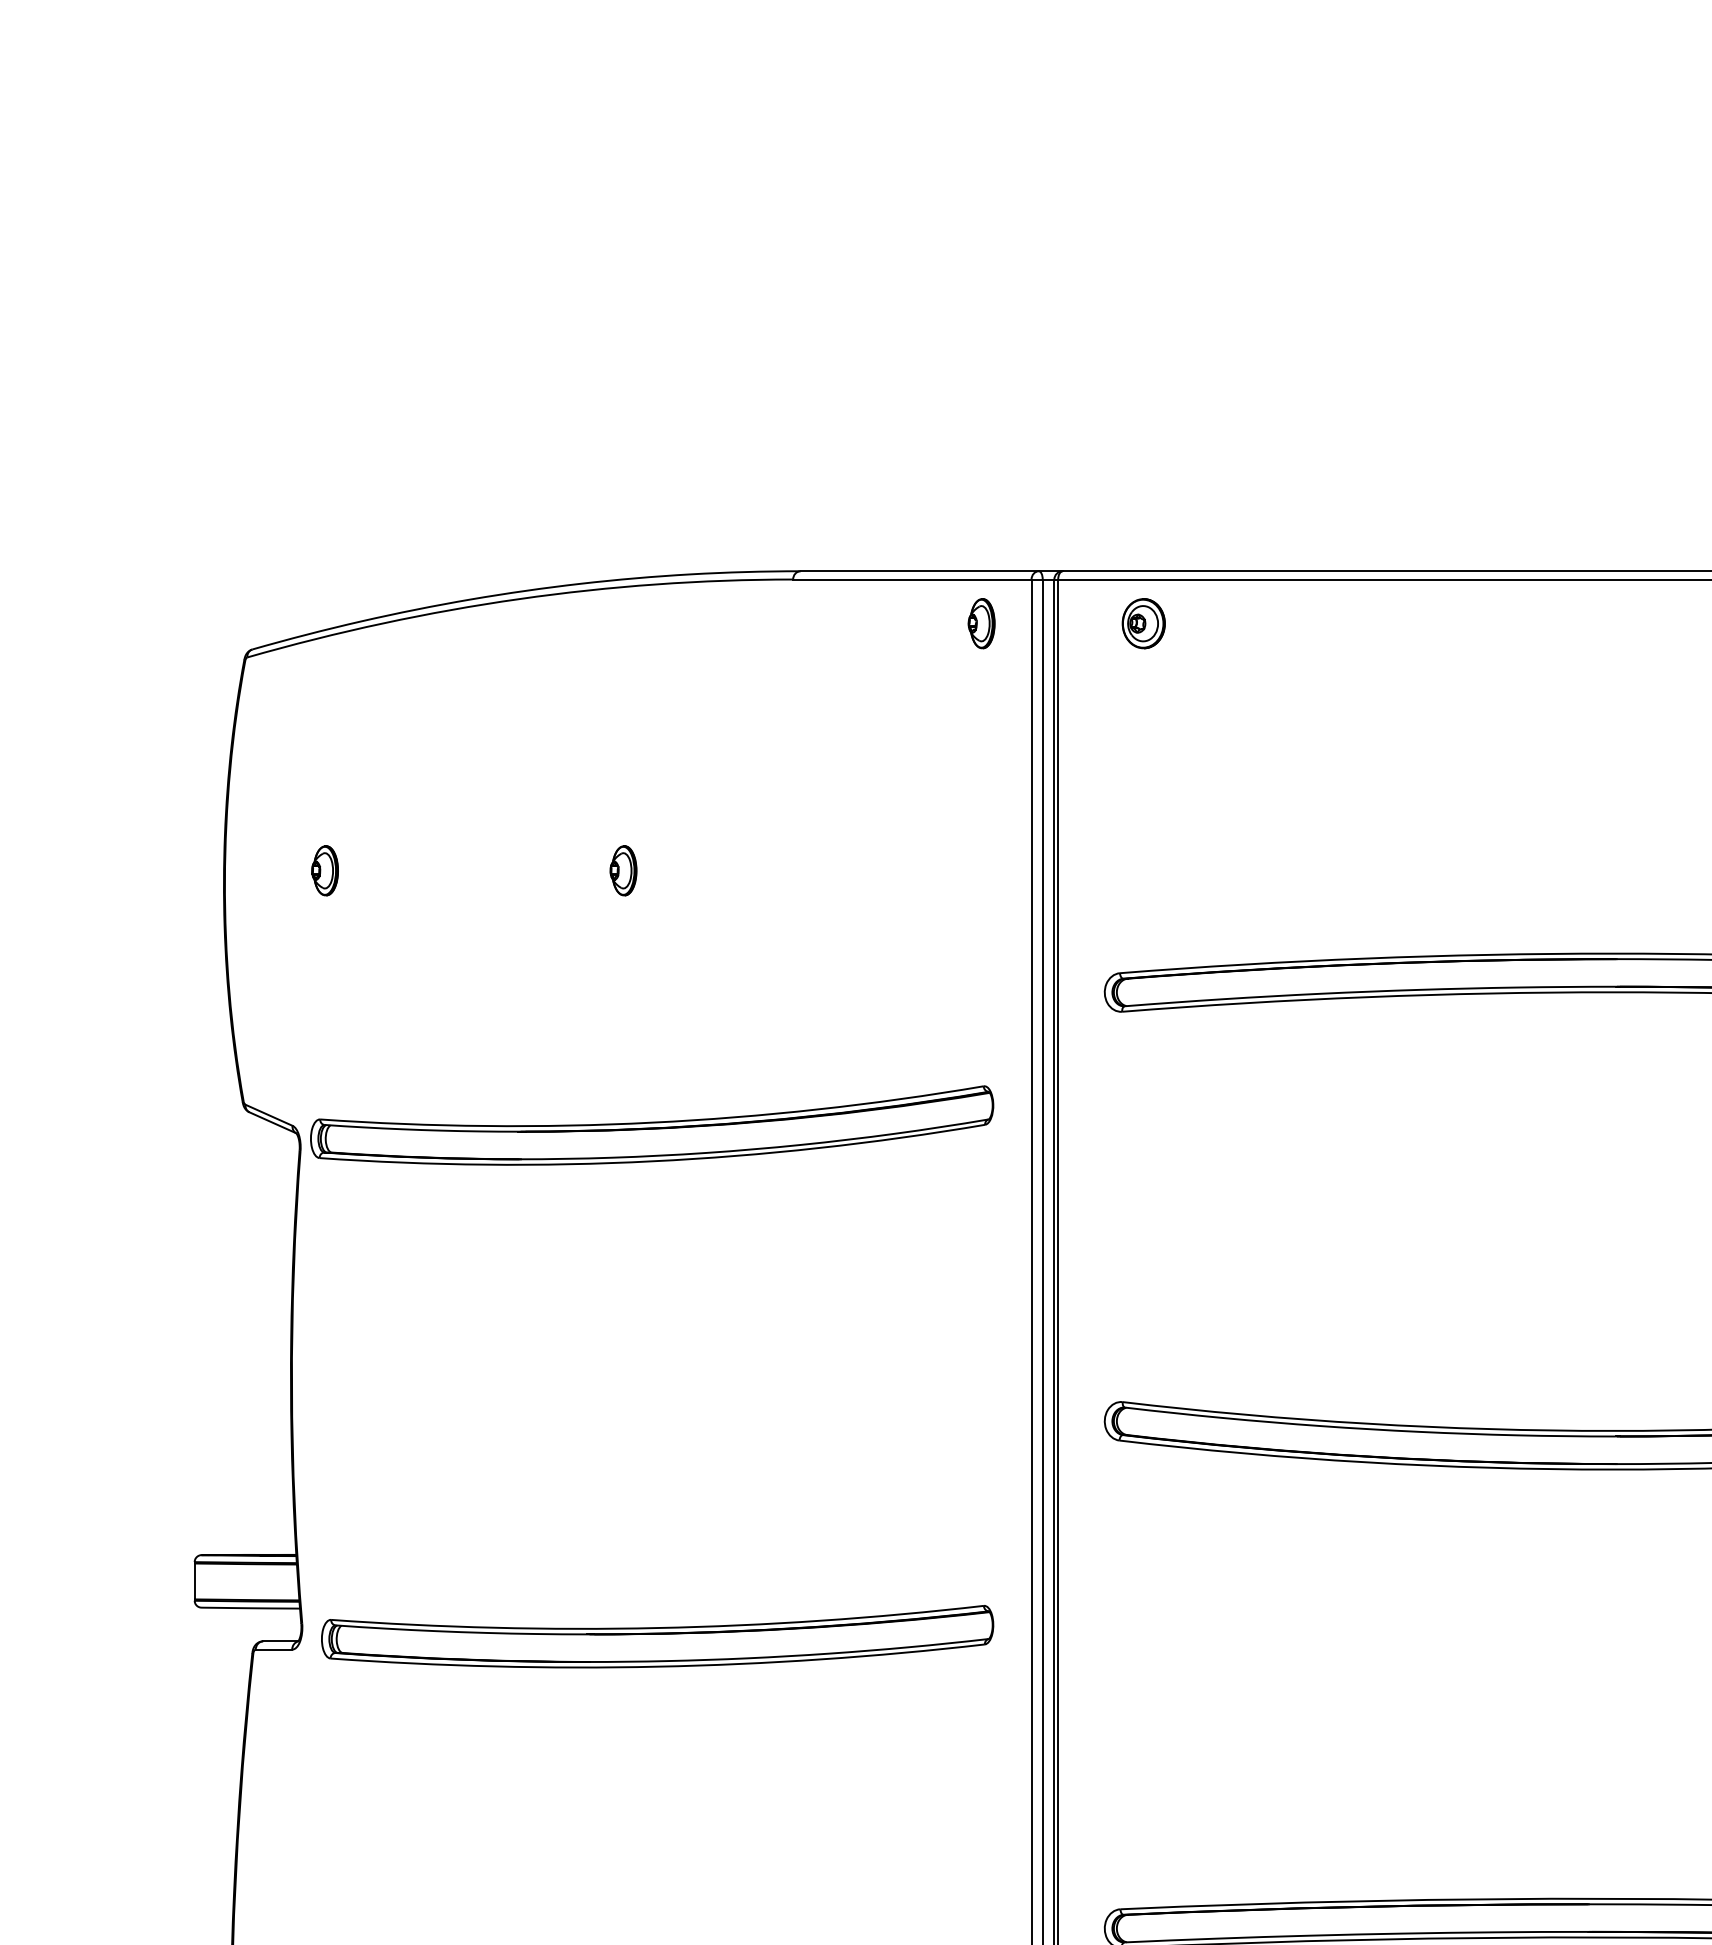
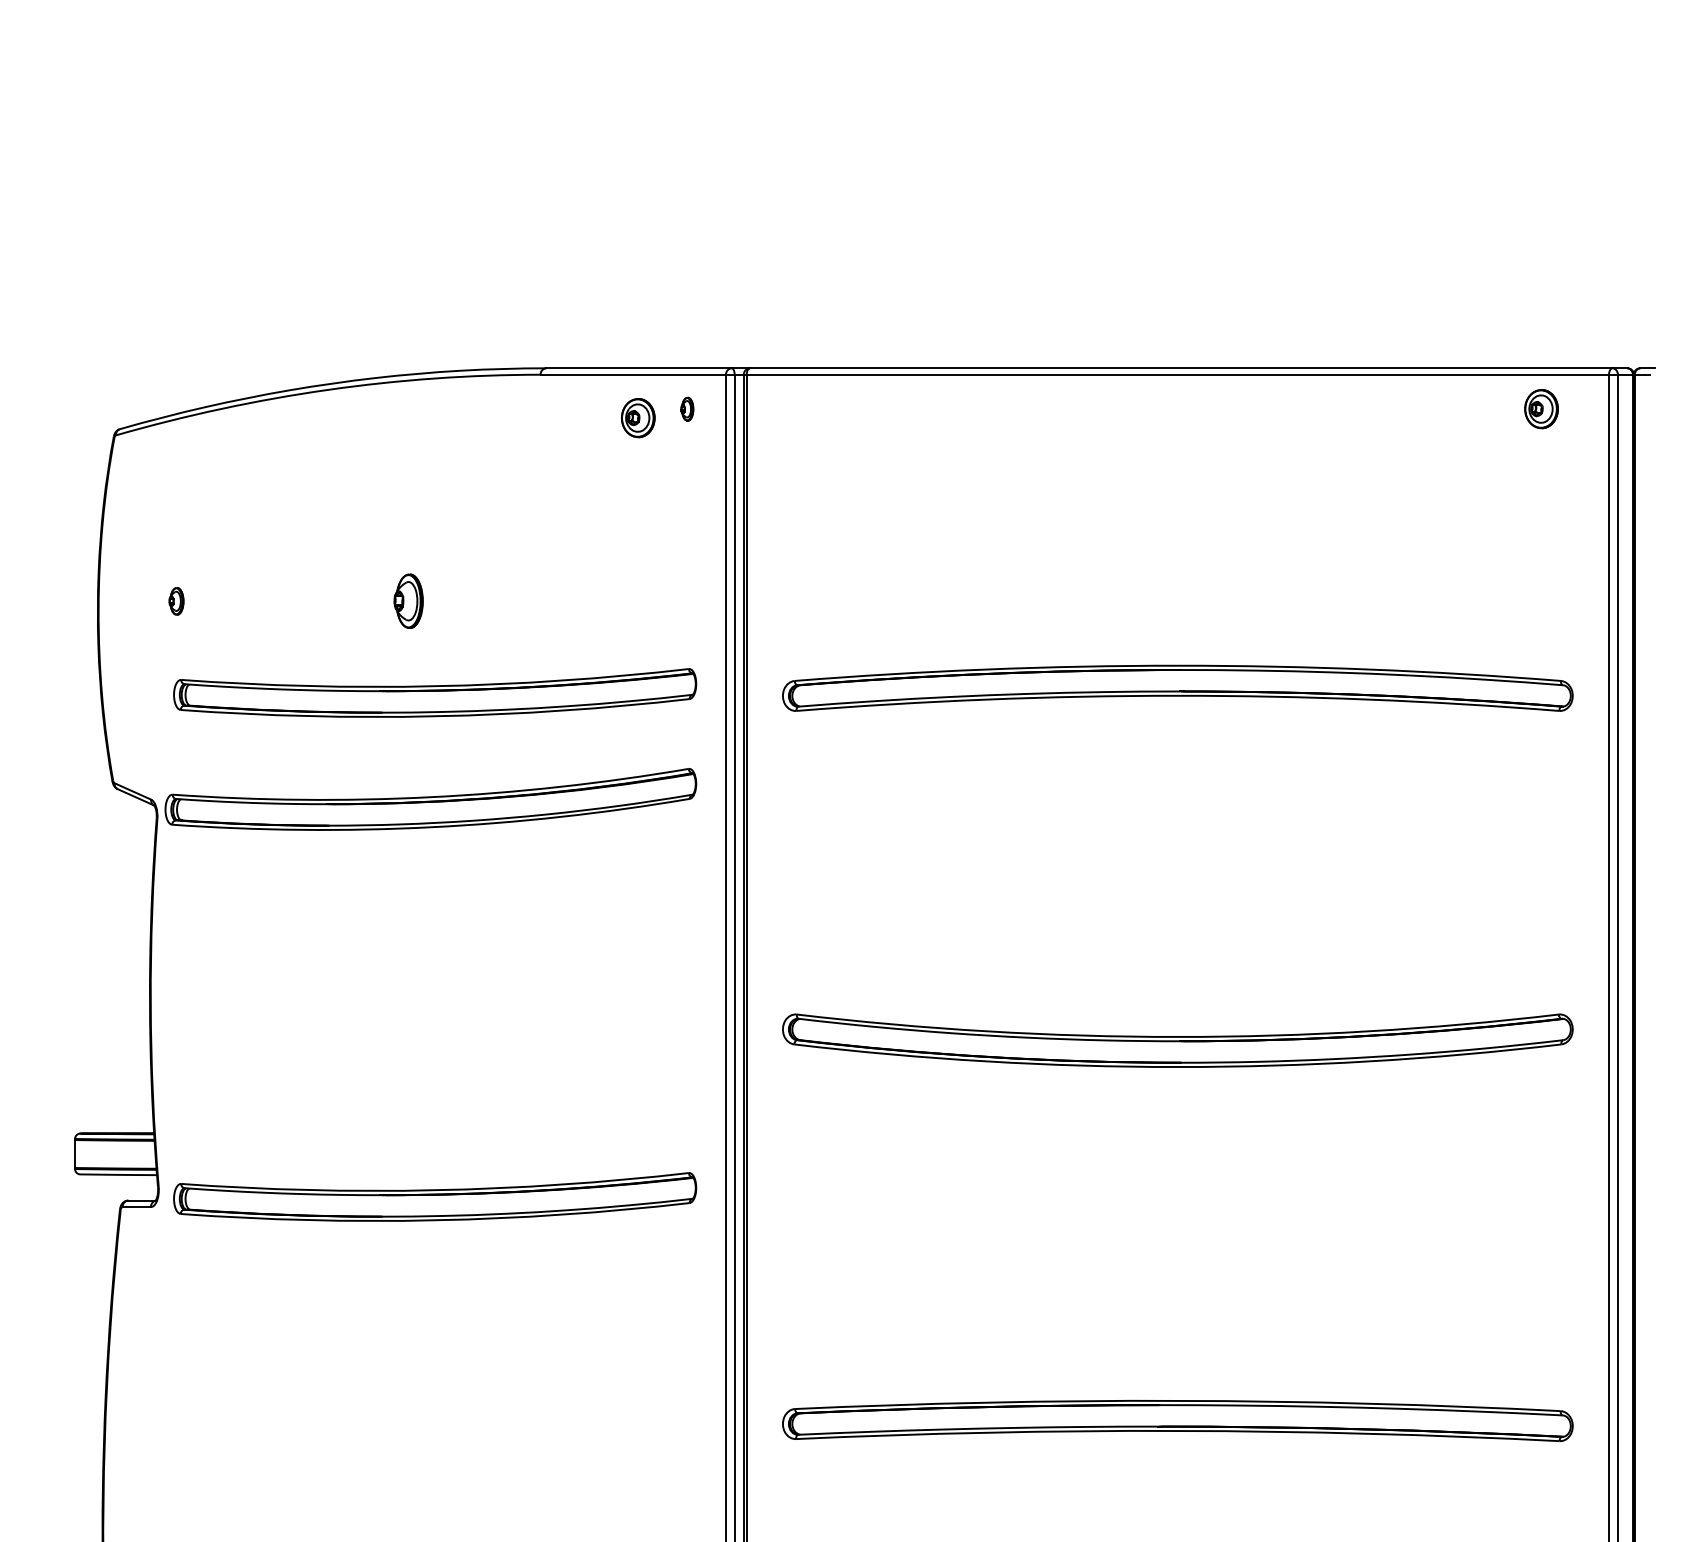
part: (982, 624) -> (687, 409), size x0.6
part: (1144, 624) -> (638, 418), moved
part: (325, 871) -> (176, 601), size x0.7
part: (623, 871) -> (408, 601), size x1.4
part: (658, 988) -> (435, 692), added

